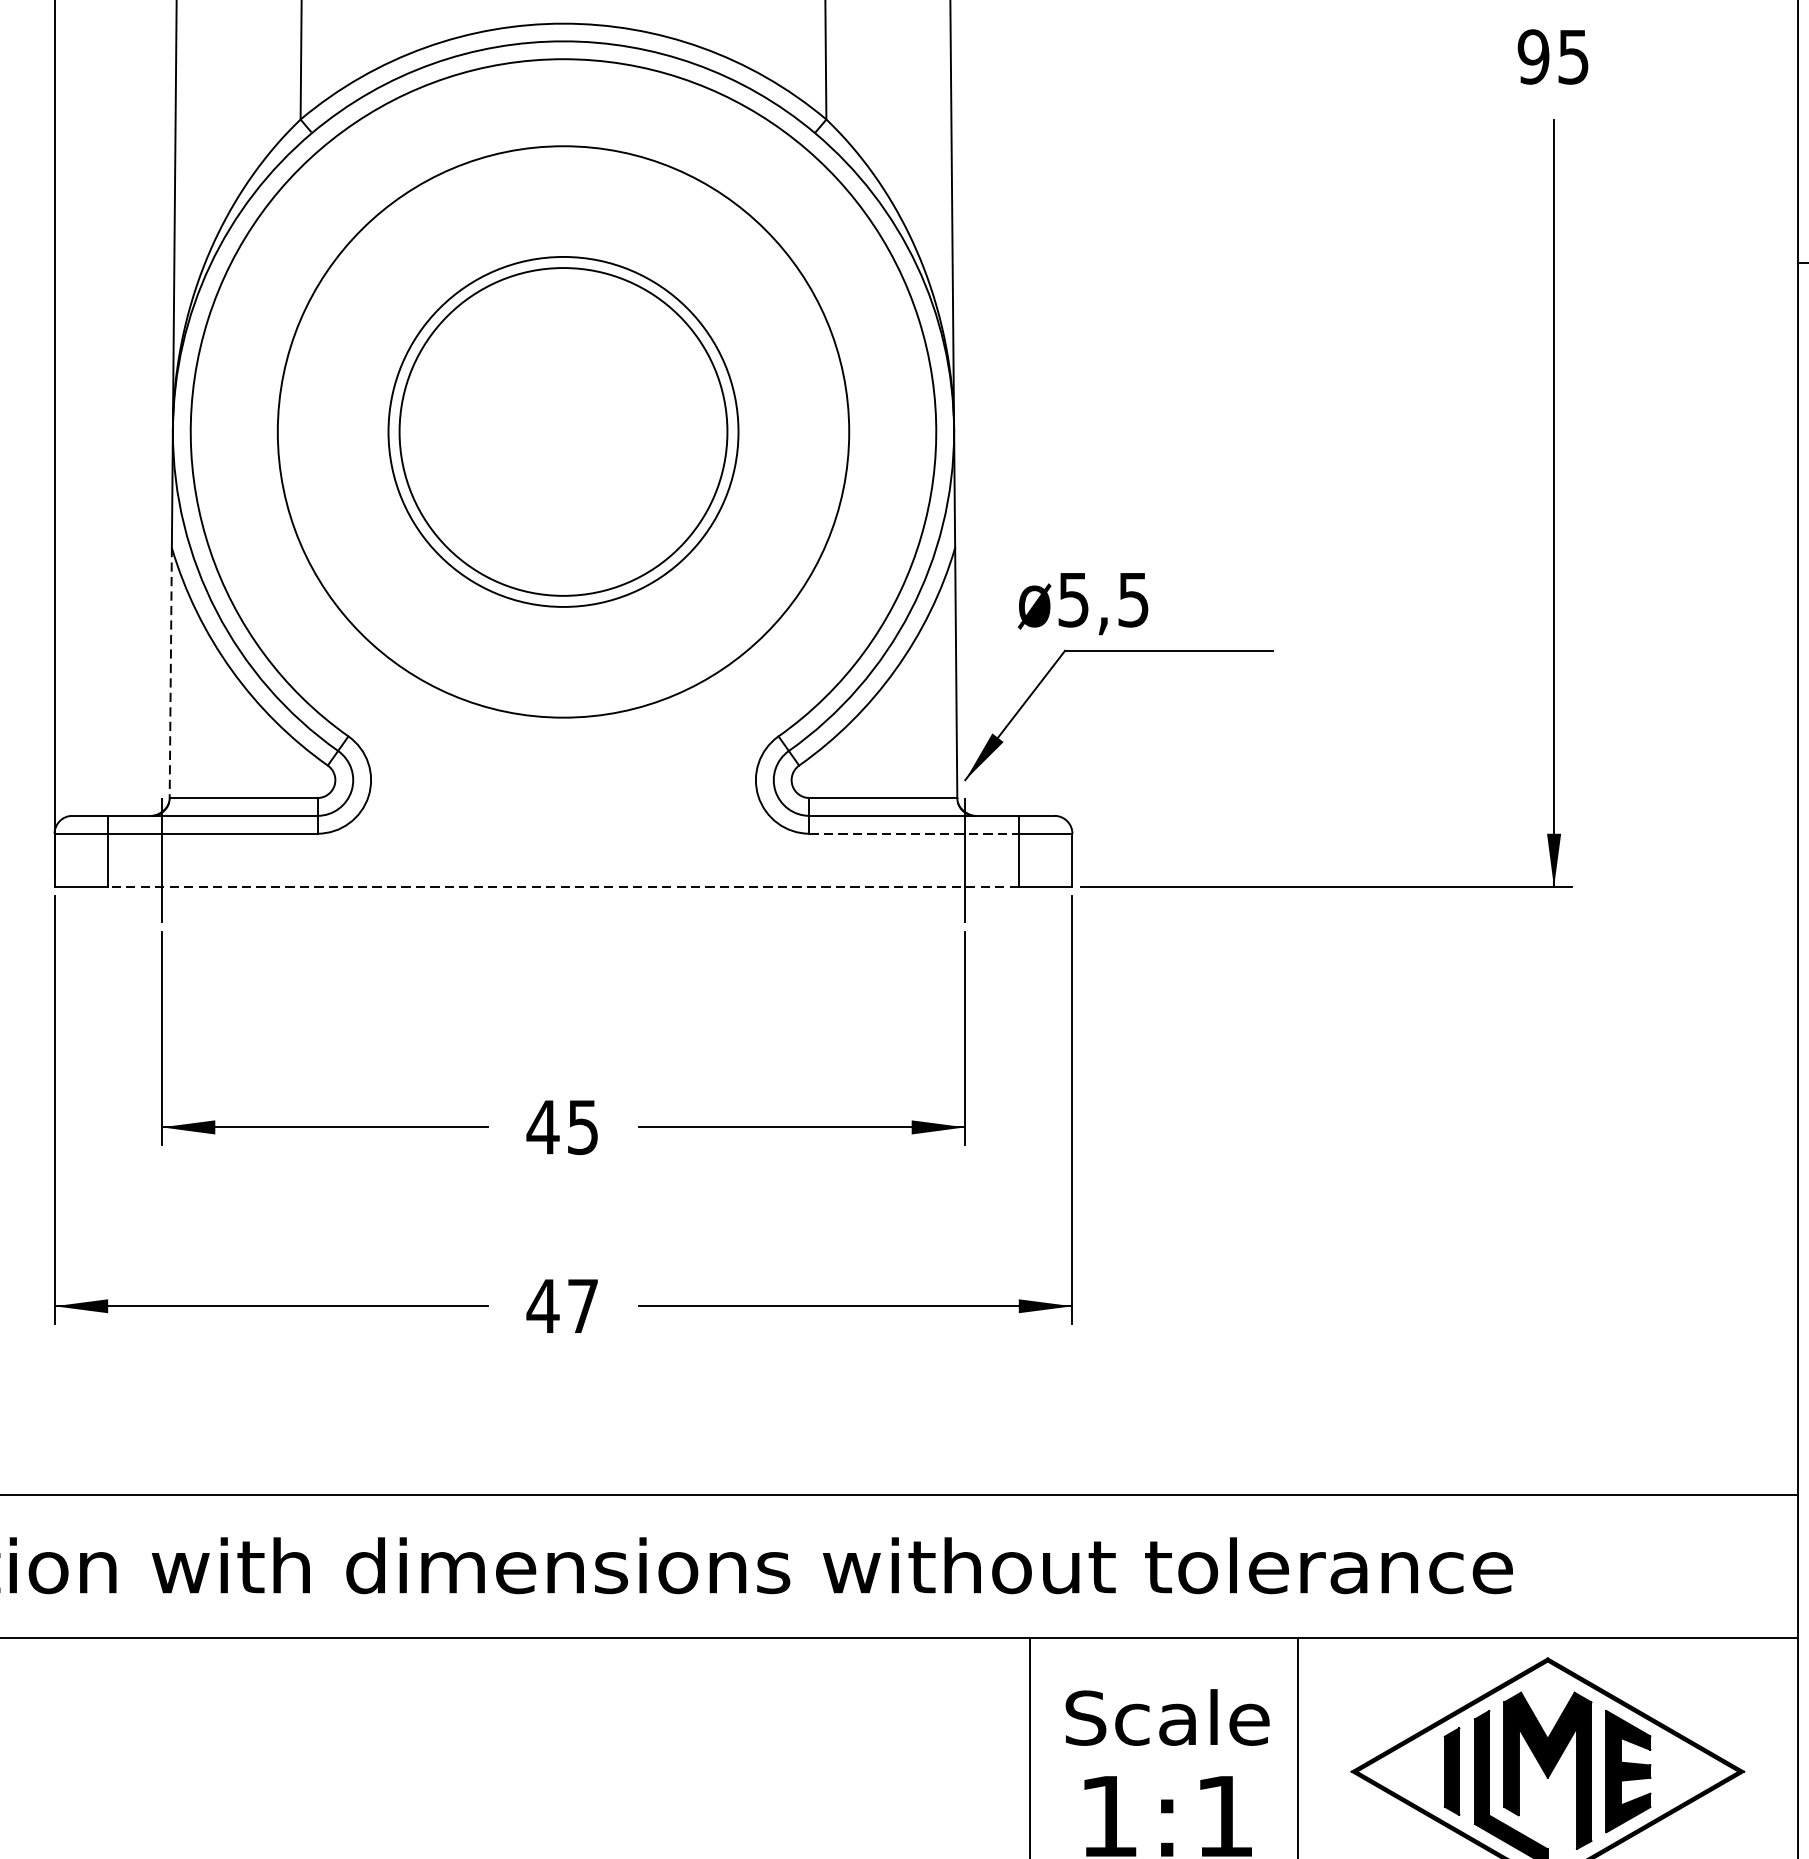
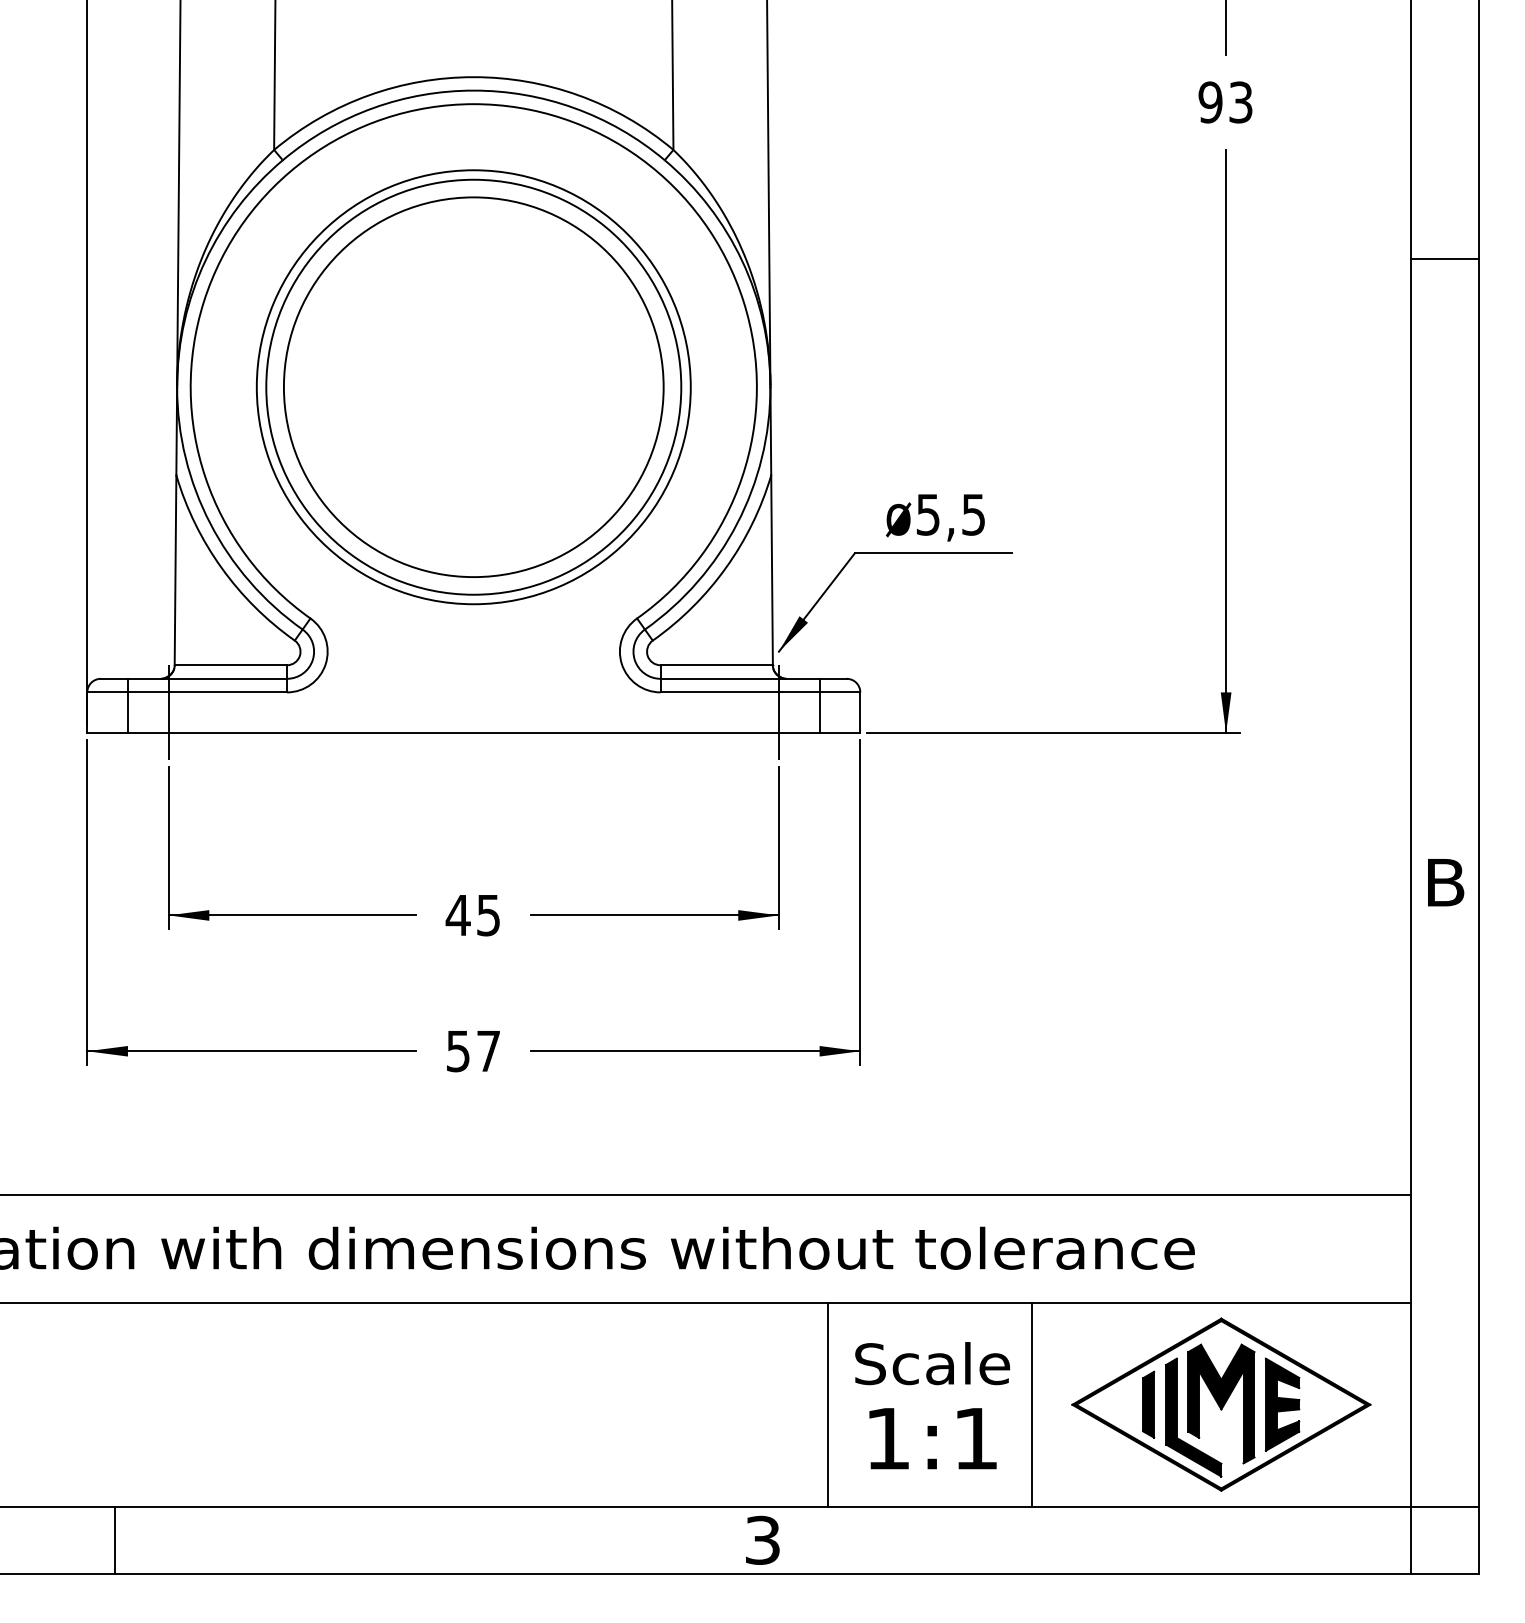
text: (1574, 55) -> (1241, 101), 95 -> 93
circle: (563, 430) -> (473, 386), size x1.67
circle: (563, 432) -> (473, 387), size x1.43
text: (1083, 603) -> (935, 517), moved
line: (170, 673) -> (175, 570), dashed -> solid
line: (914, 833) -> (740, 692), dashed -> solid
line: (563, 887) -> (473, 733), dashed -> solid
text: (542, 1306) -> (457, 1051), 47 -> 57

